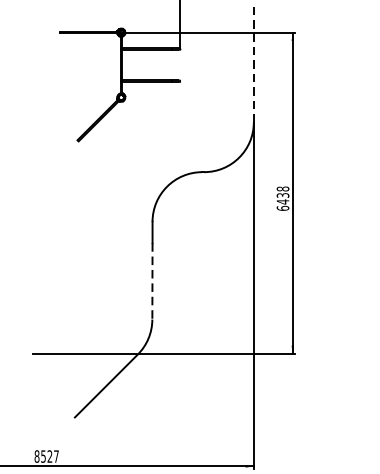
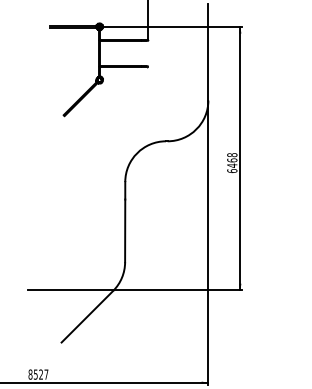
line: (253, 62) -> (208, 51), dashed -> solid
text: (283, 195) -> (232, 160), 6438 -> 6468
line: (152, 282) -> (125, 231), dashed -> solid

